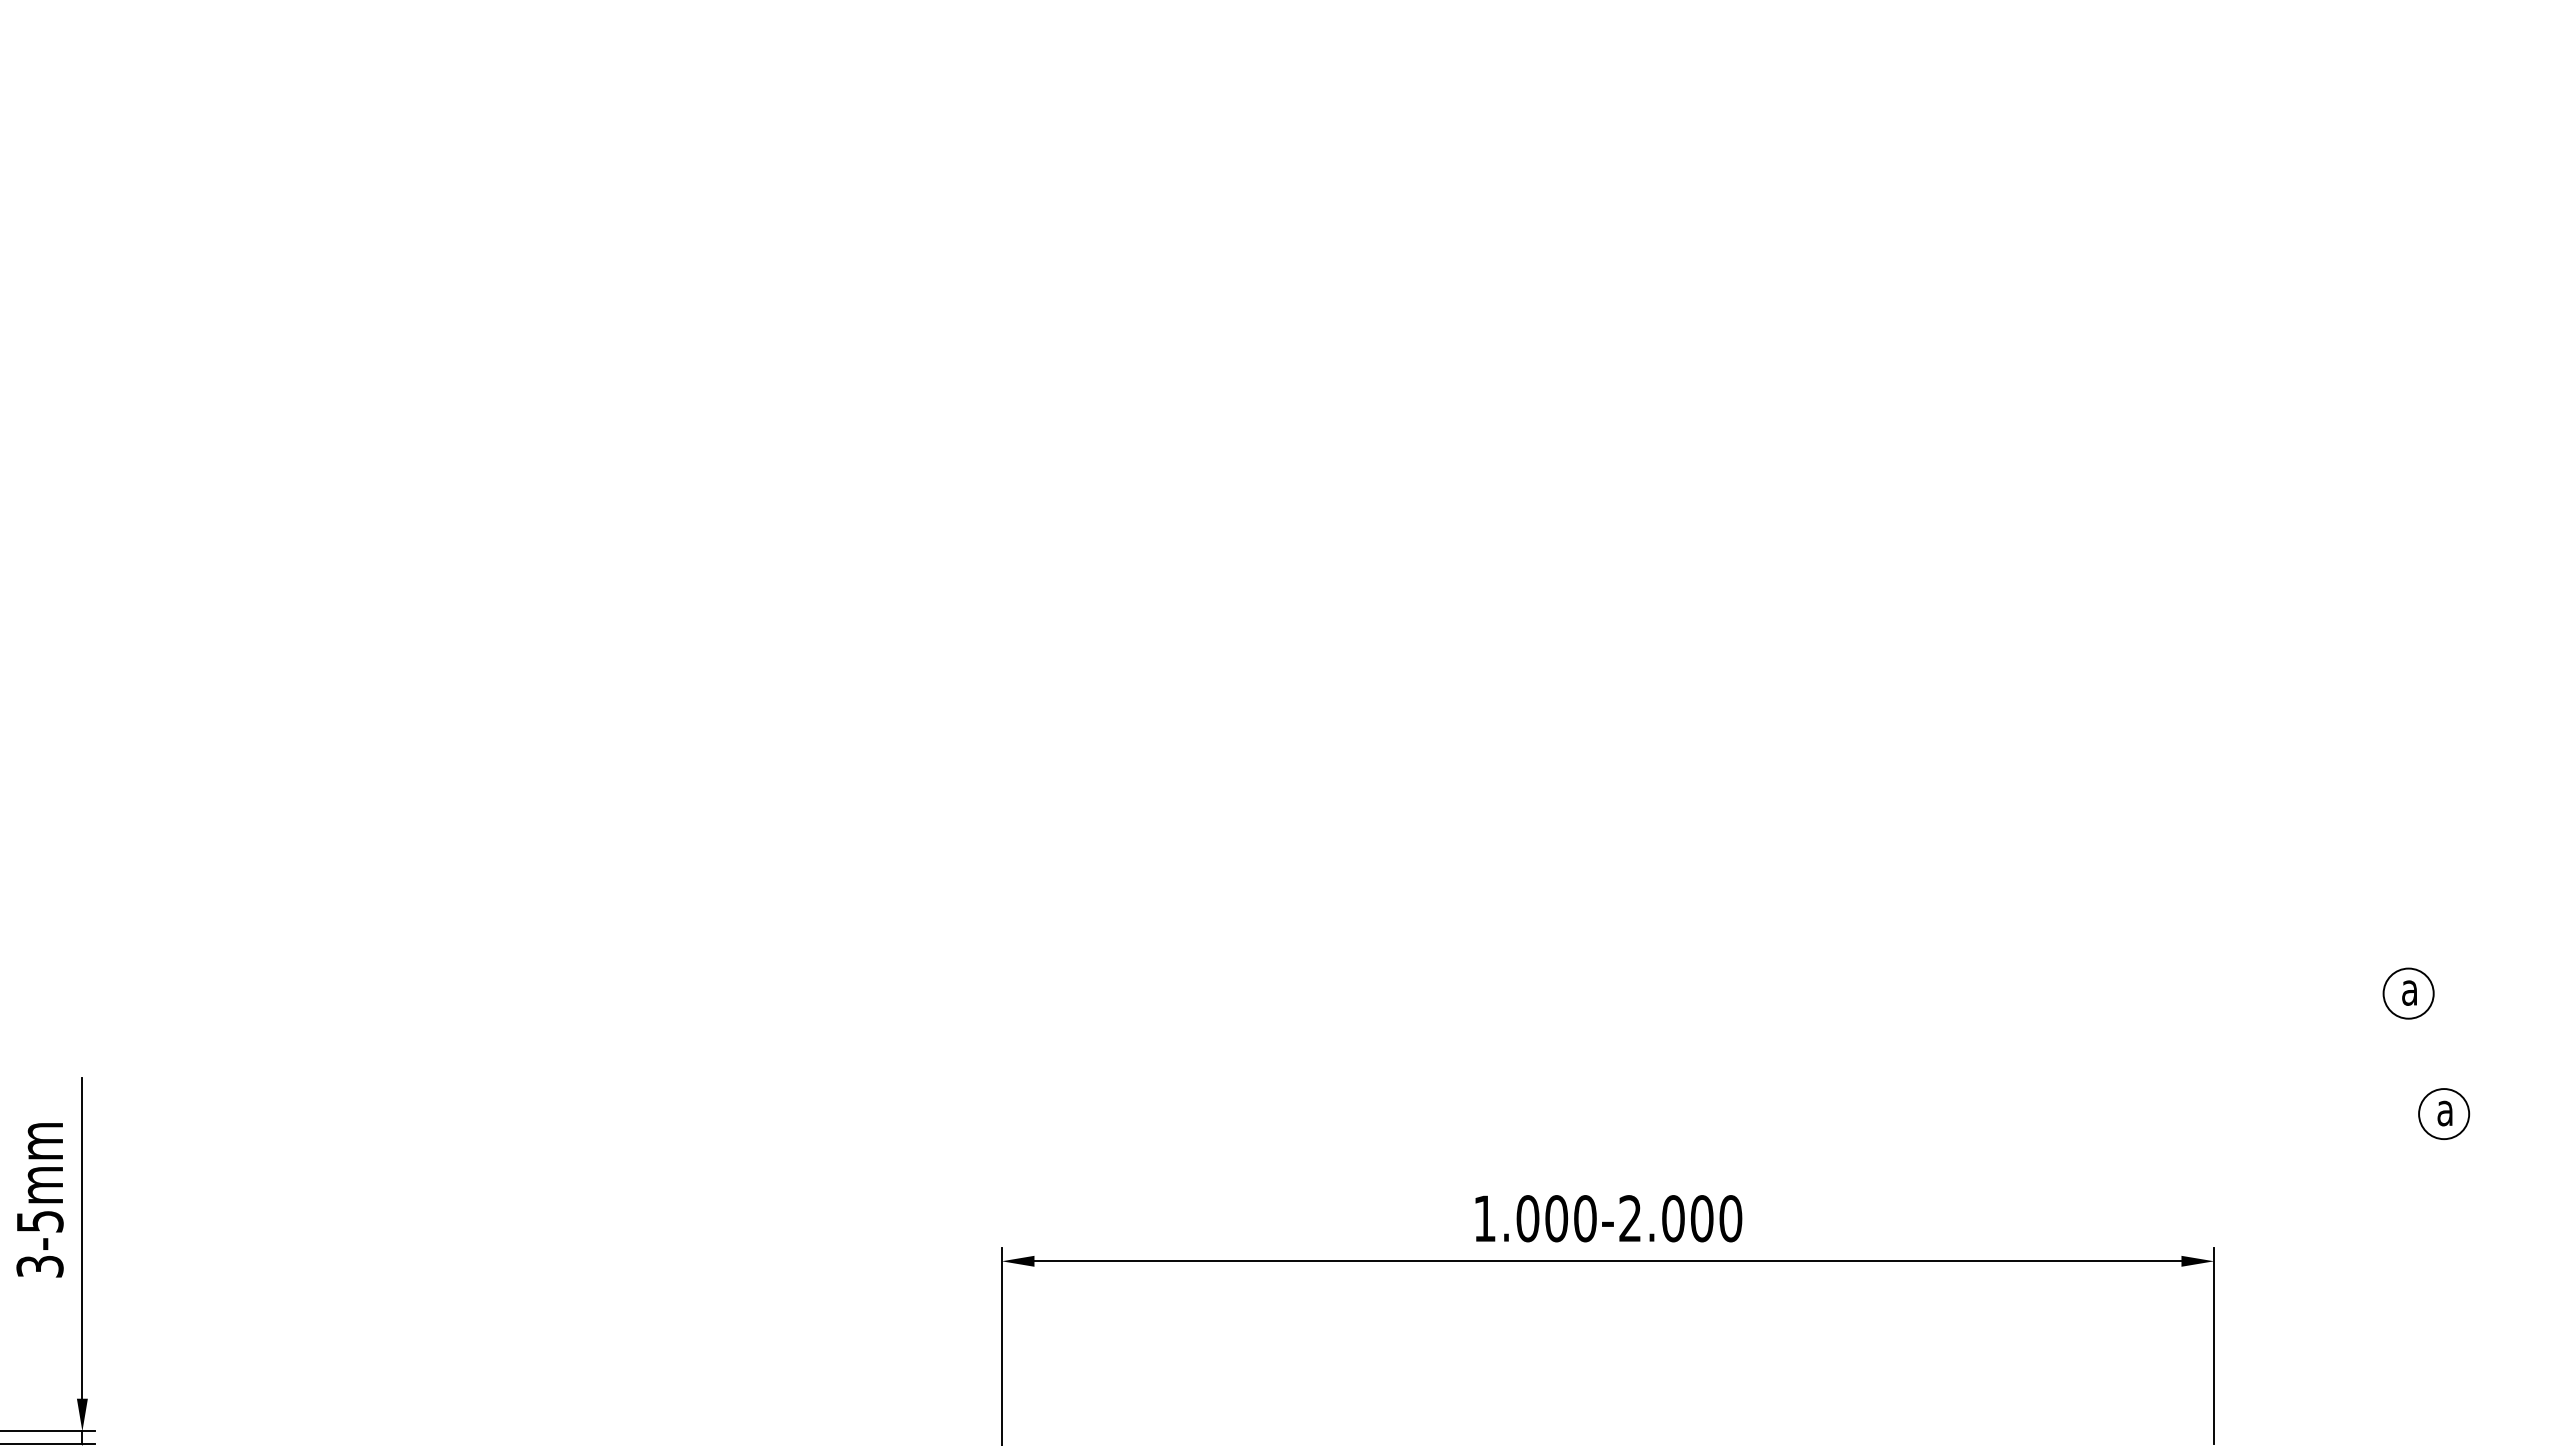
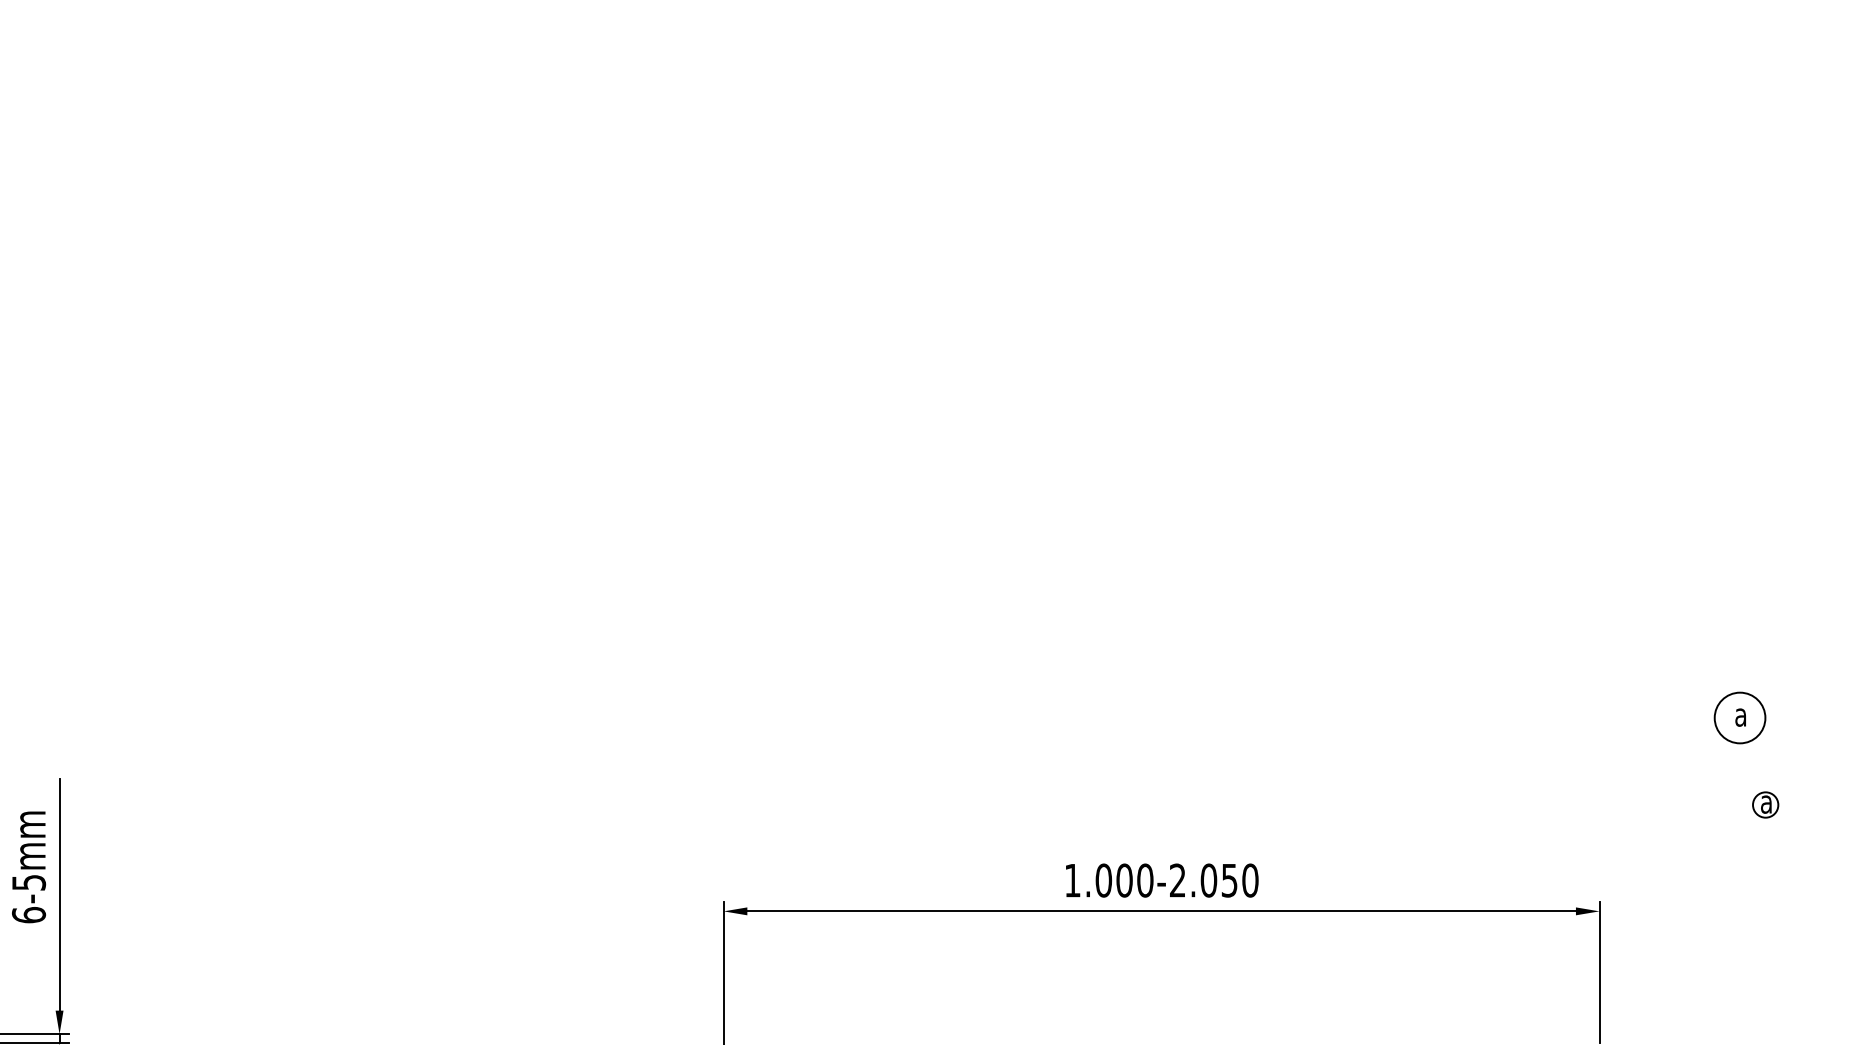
circle: (2408, 993) -> (1739, 717), size x1.4
circle: (2444, 1114) -> (1765, 805), size x0.7
text: (1701, 1218) -> (1229, 880), 1.000-2.000 -> 1.000-2.050
text: (39, 1266) -> (28, 915), 3-5mm -> 6-5mm

